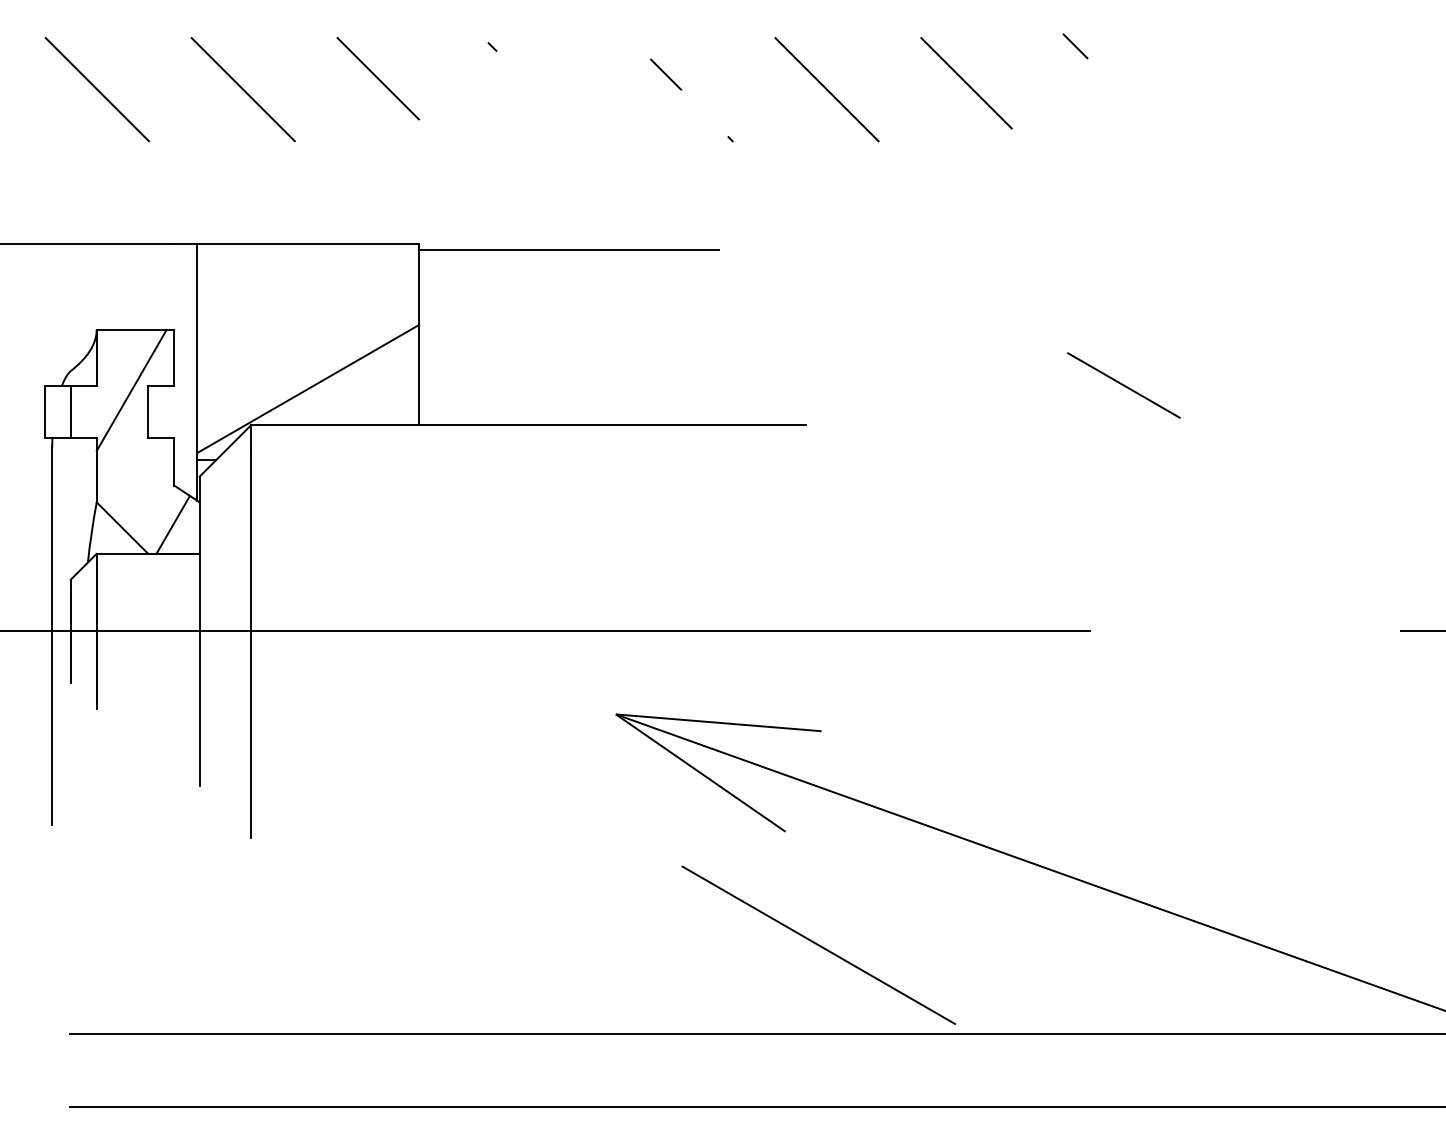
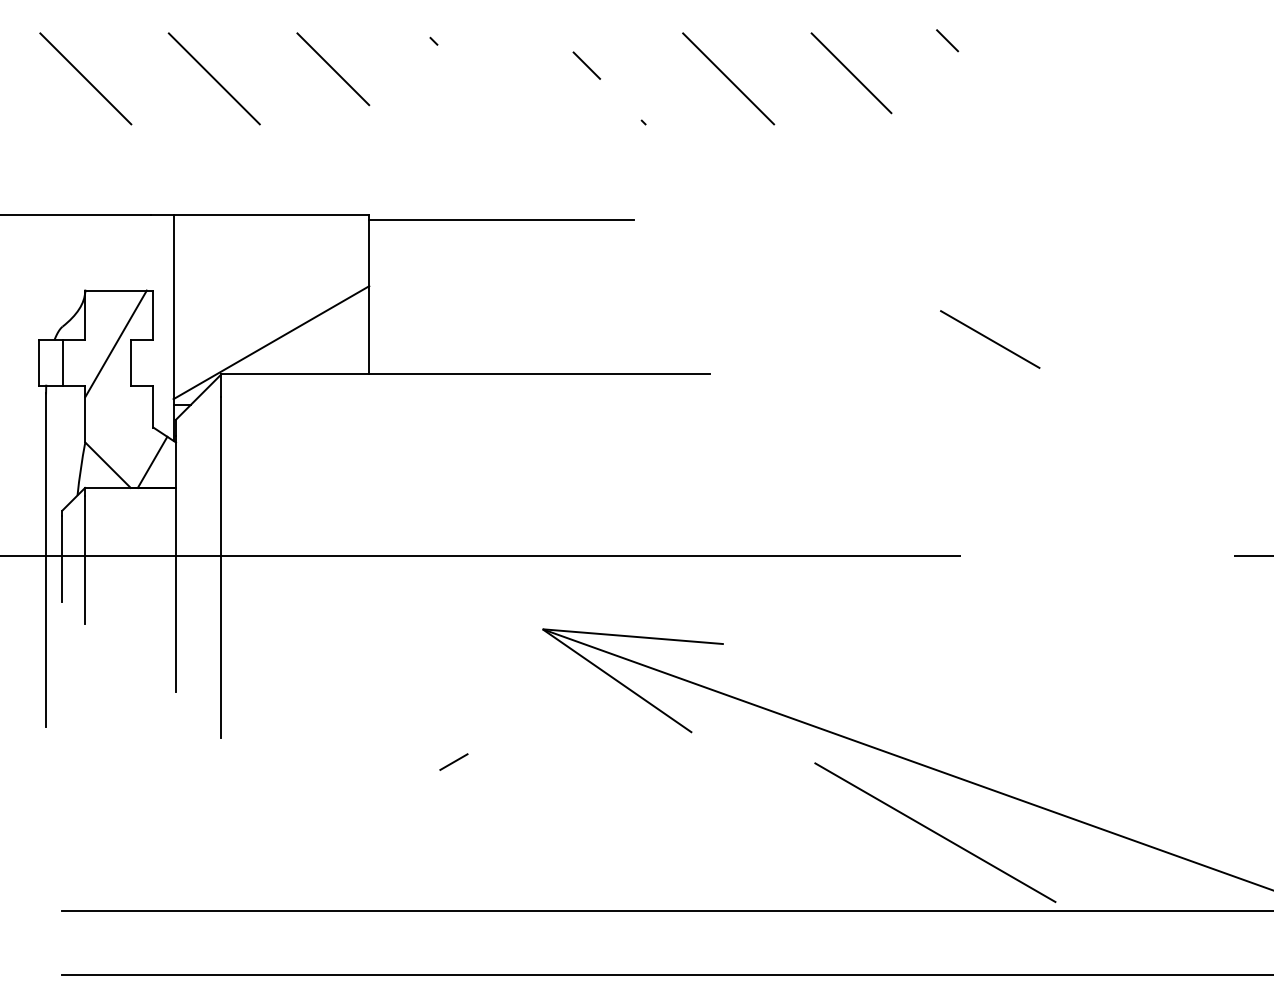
line: (514, 864) -> (453, 761), added
line: (818, 945) -> (935, 832), moved

